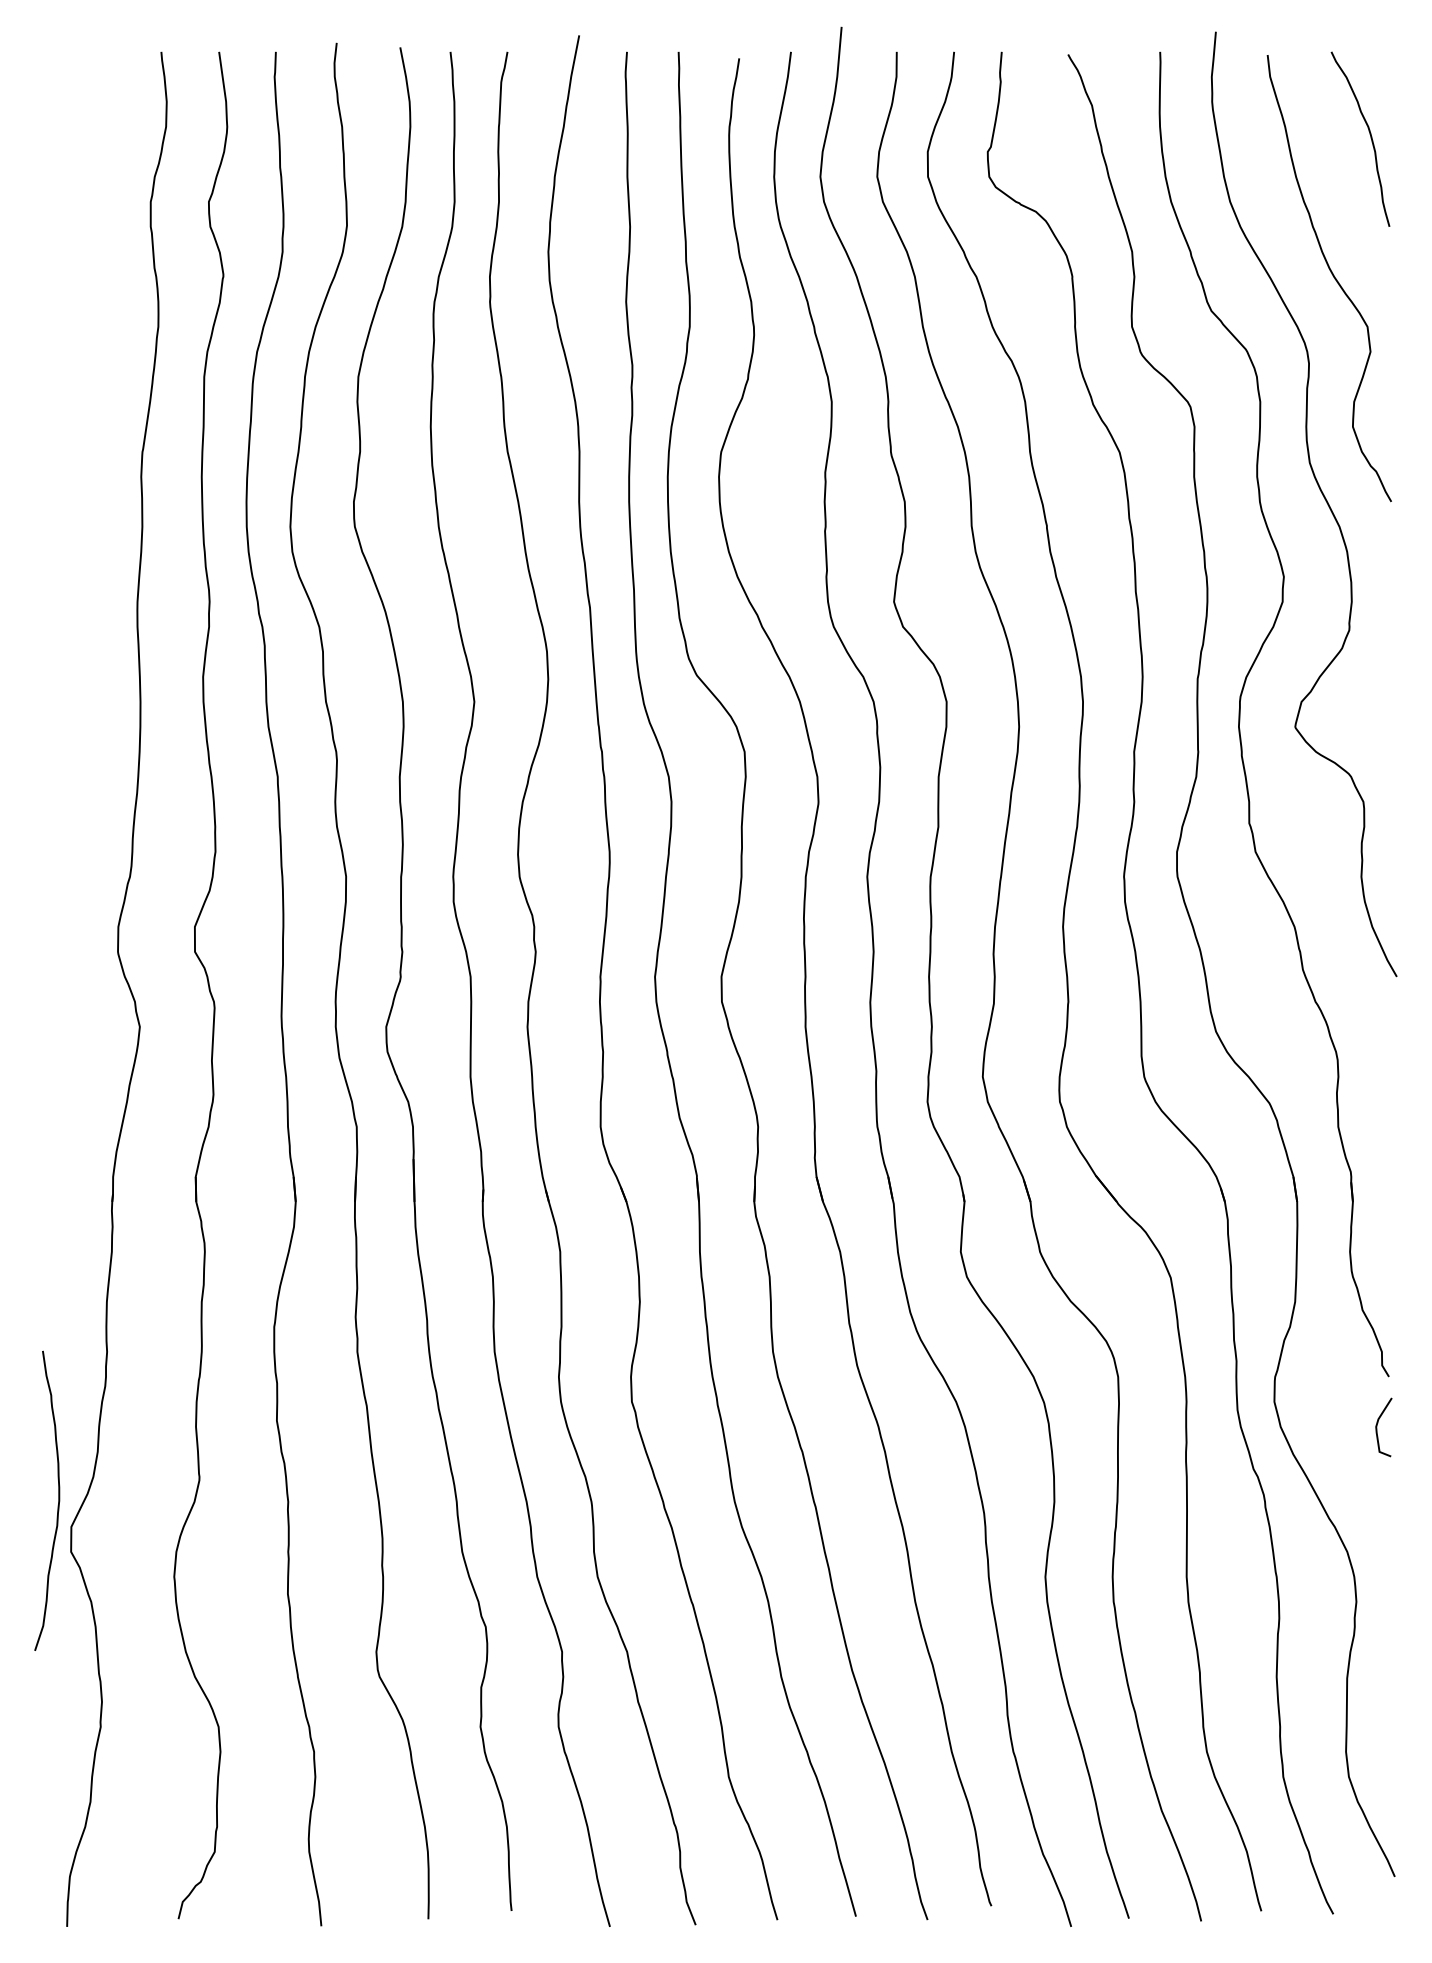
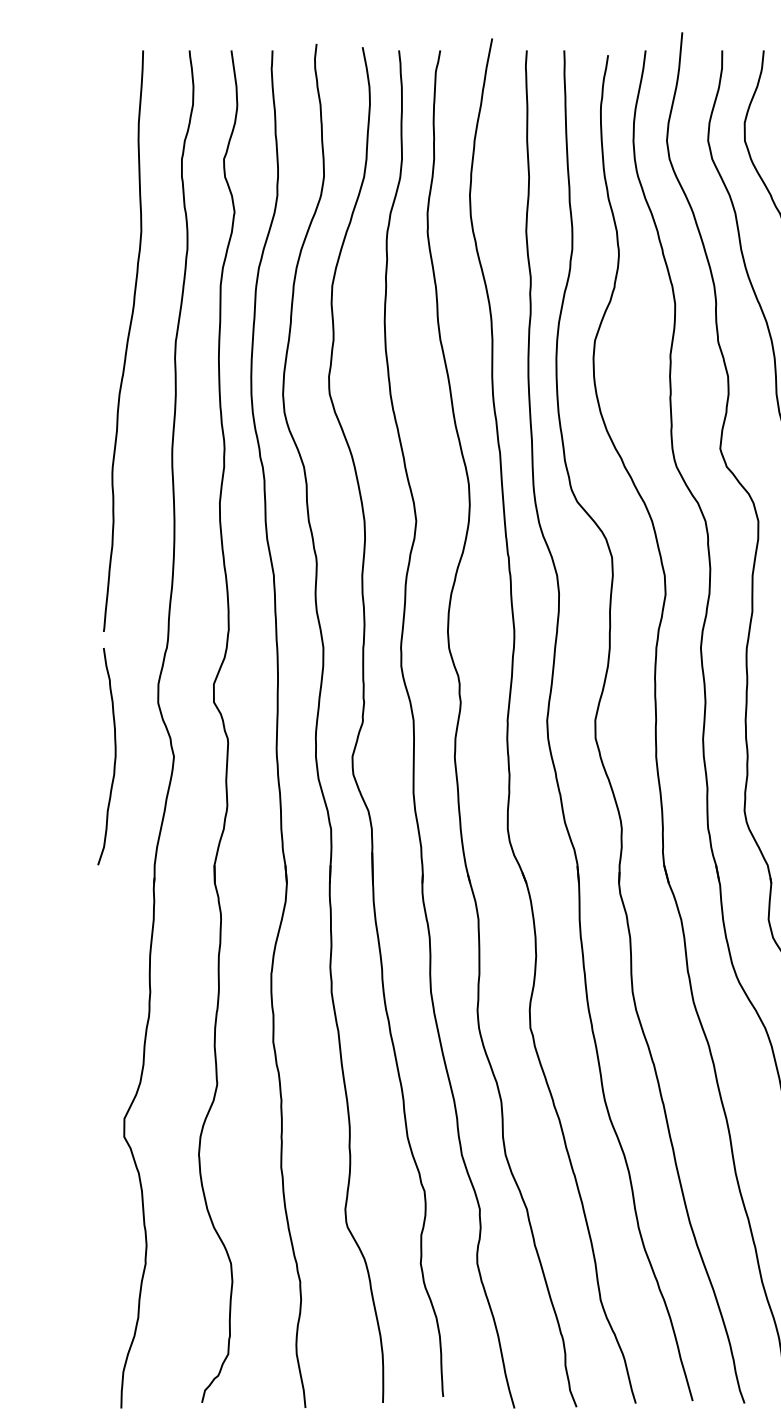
curve: (74, 454) -> (126, 342), added
curve: (58, 1500) -> (115, 756), moved

